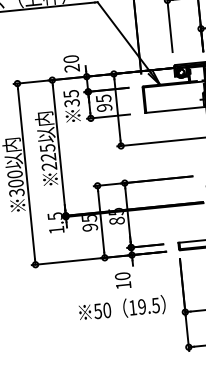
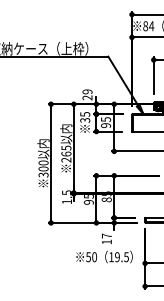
text: (71, 58) -> (87, 91), 20 -> 29
text: (48, 156) -> (66, 153), 225 -> 265
text: (122, 275) -> (106, 235), 10 -> 17

